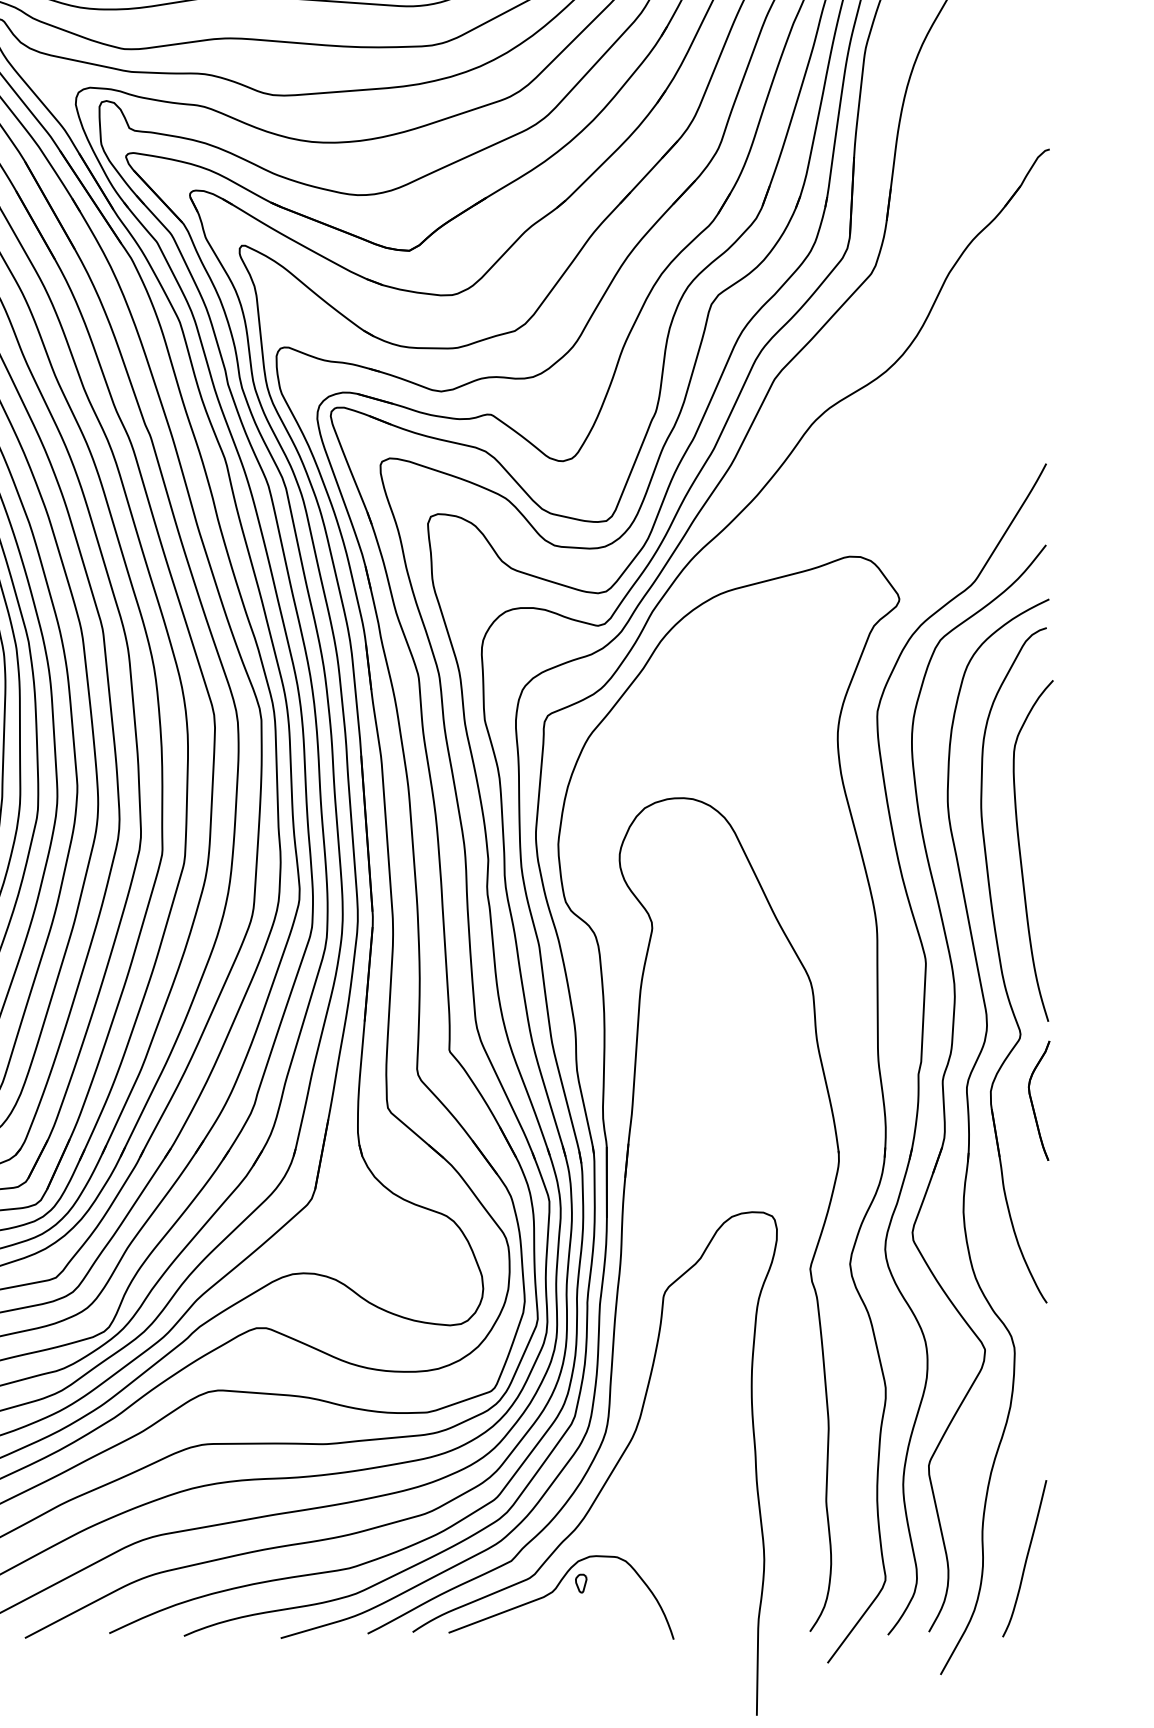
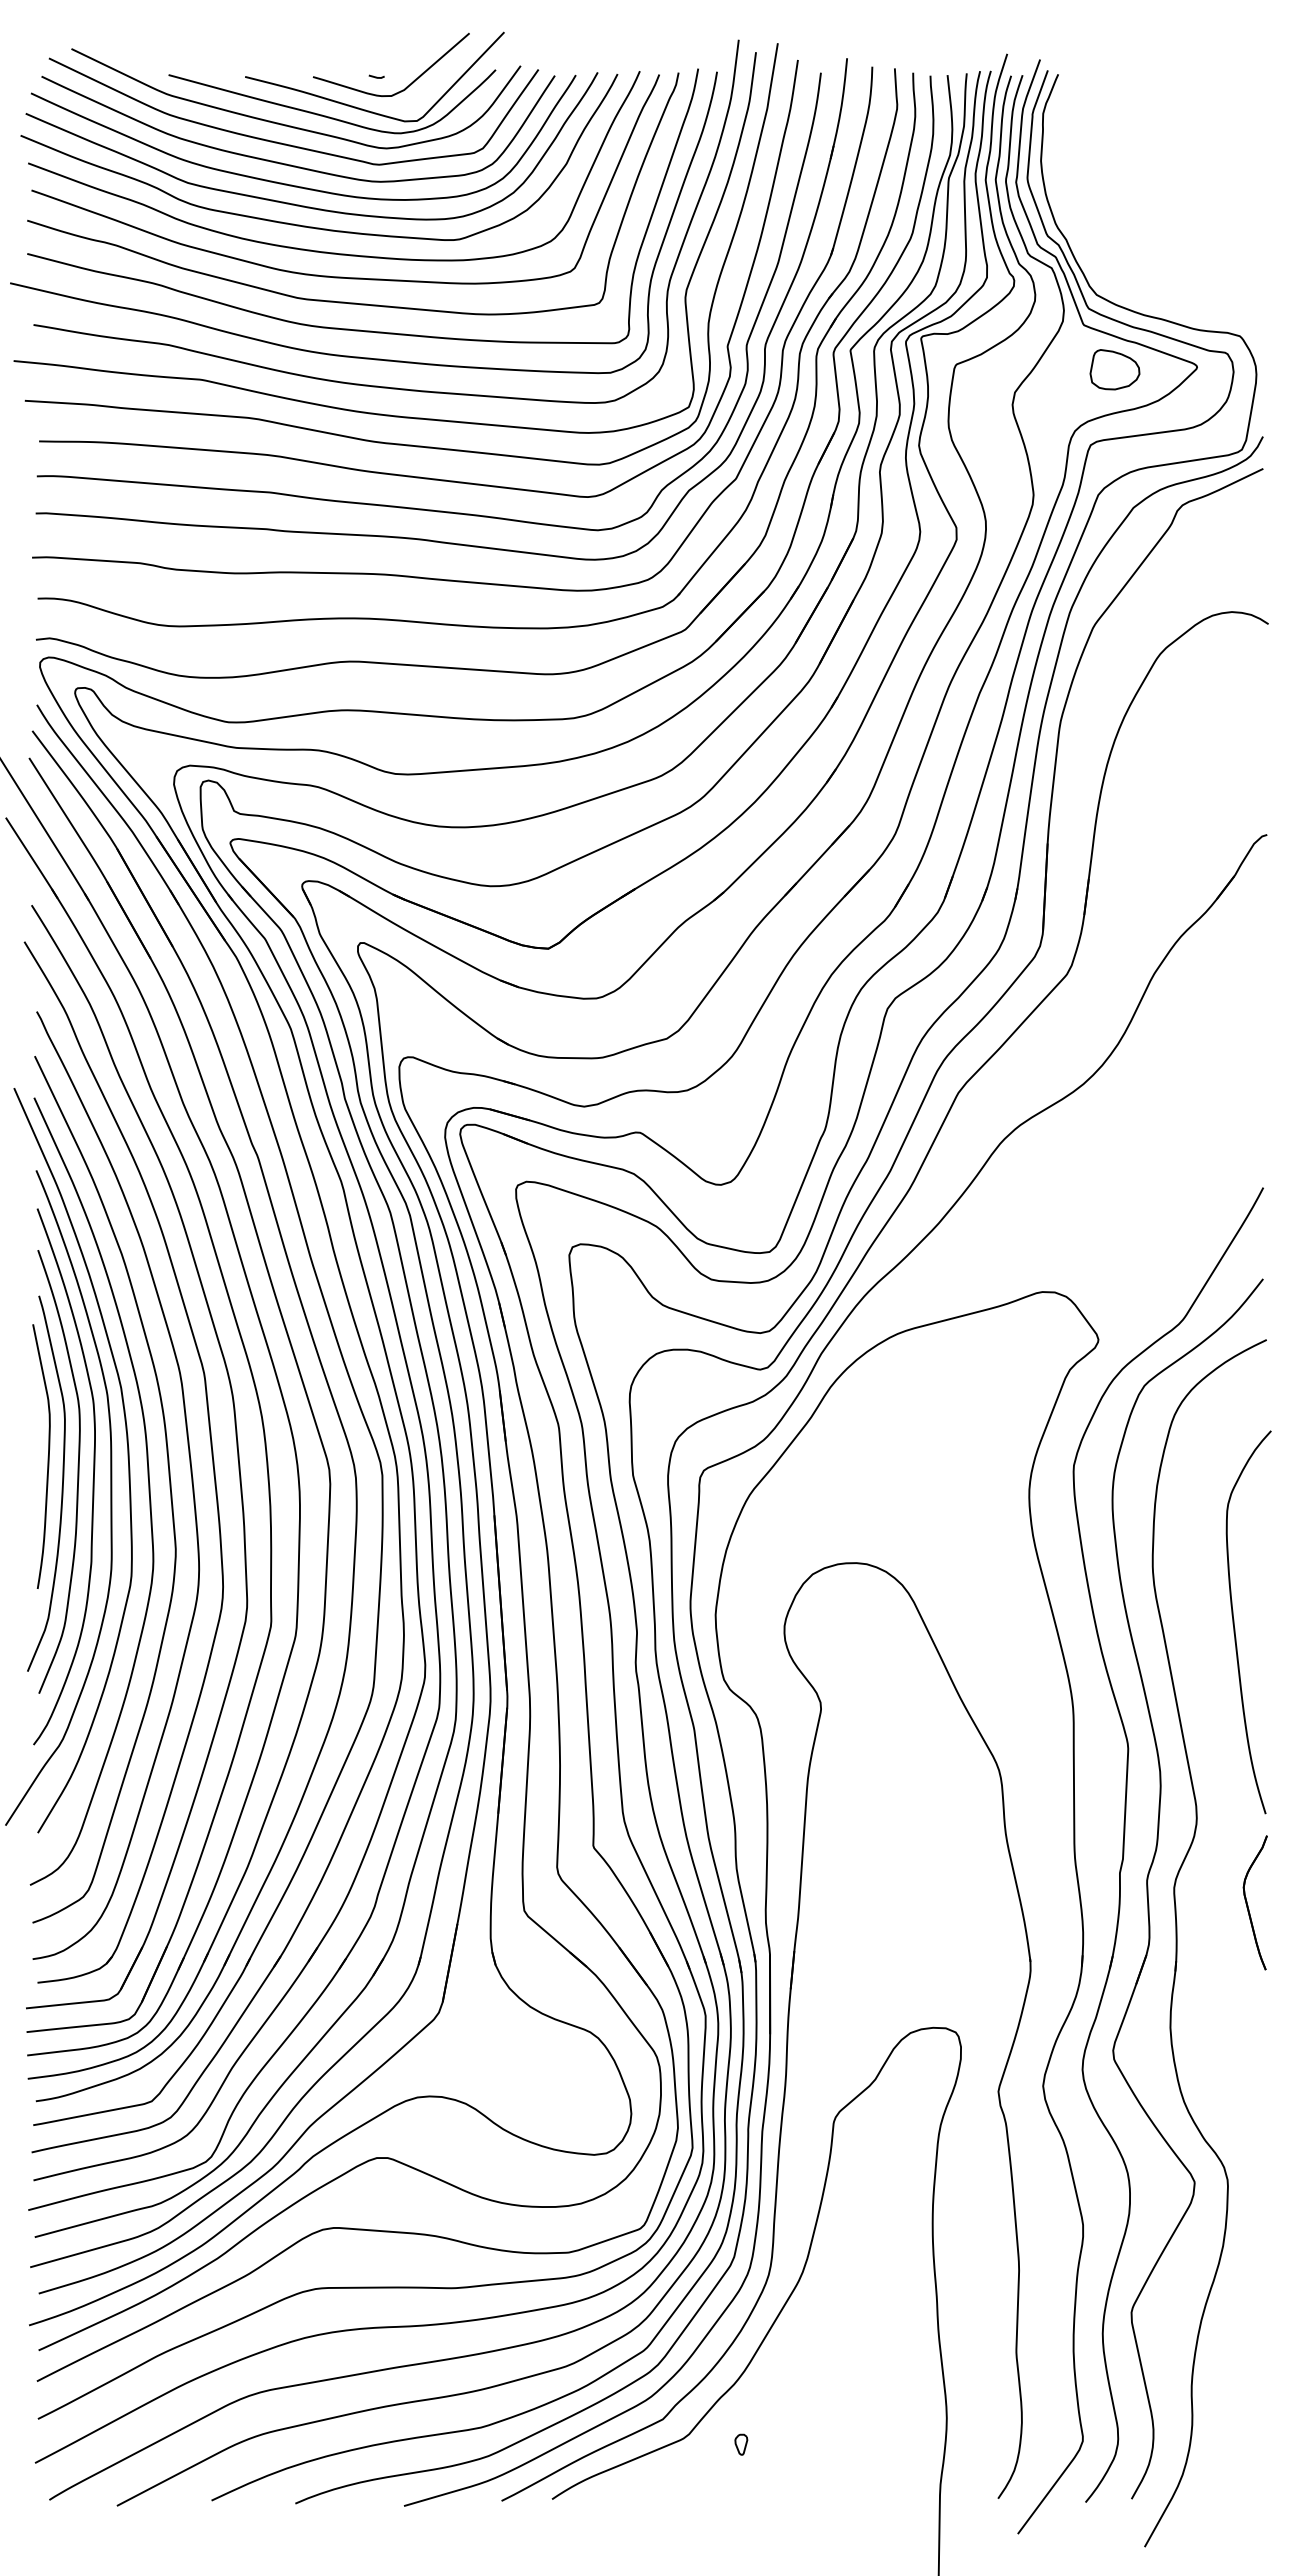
part: (1001, 965) -> (1213, 1750), removed
curve: (1025, 1558) -> (1240, 2416), removed
curve: (553, 1592) -> (710, 2454), removed

